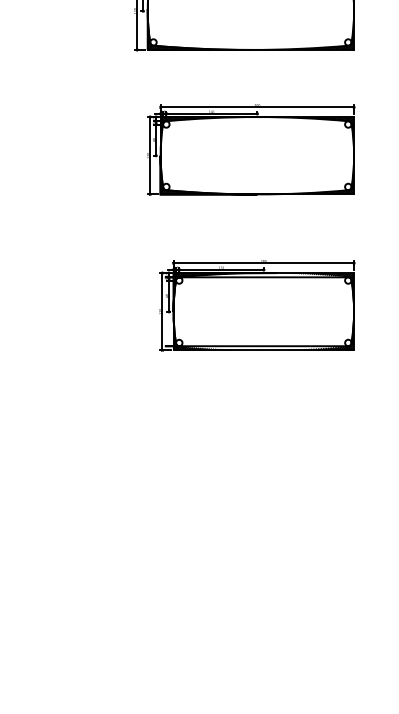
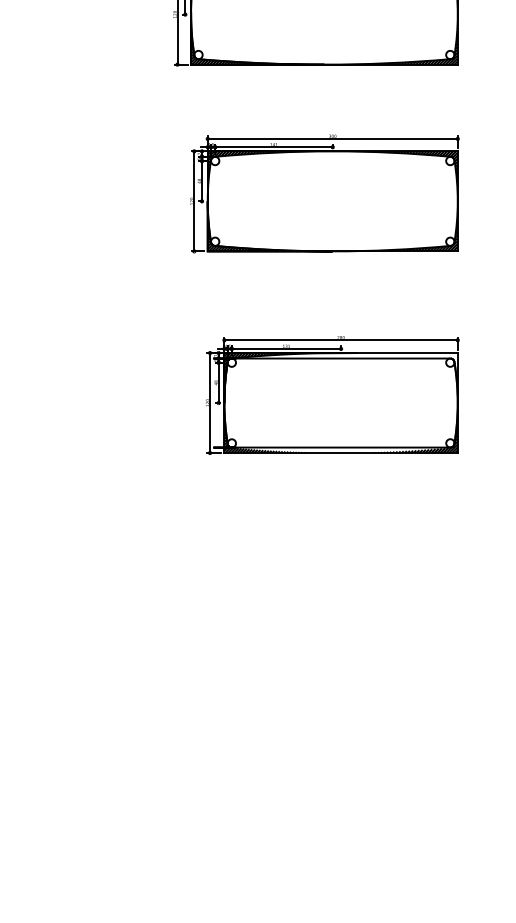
hatch: (302, 292) -> (391, 378), removed

